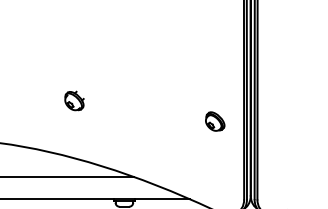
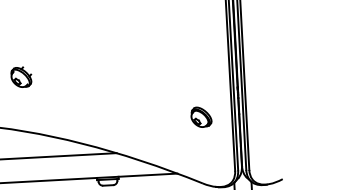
part: (74, 100) -> (21, 76), moved
part: (215, 121) -> (201, 117), moved

